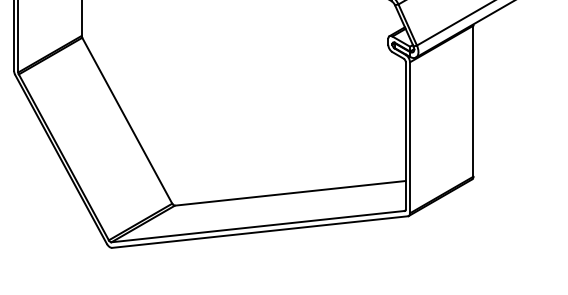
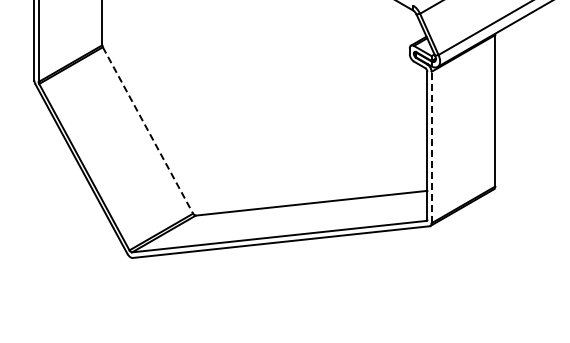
line: (126, 120) -> (147, 130), solid -> dashed
line: (409, 137) -> (431, 147), solid -> dashed

